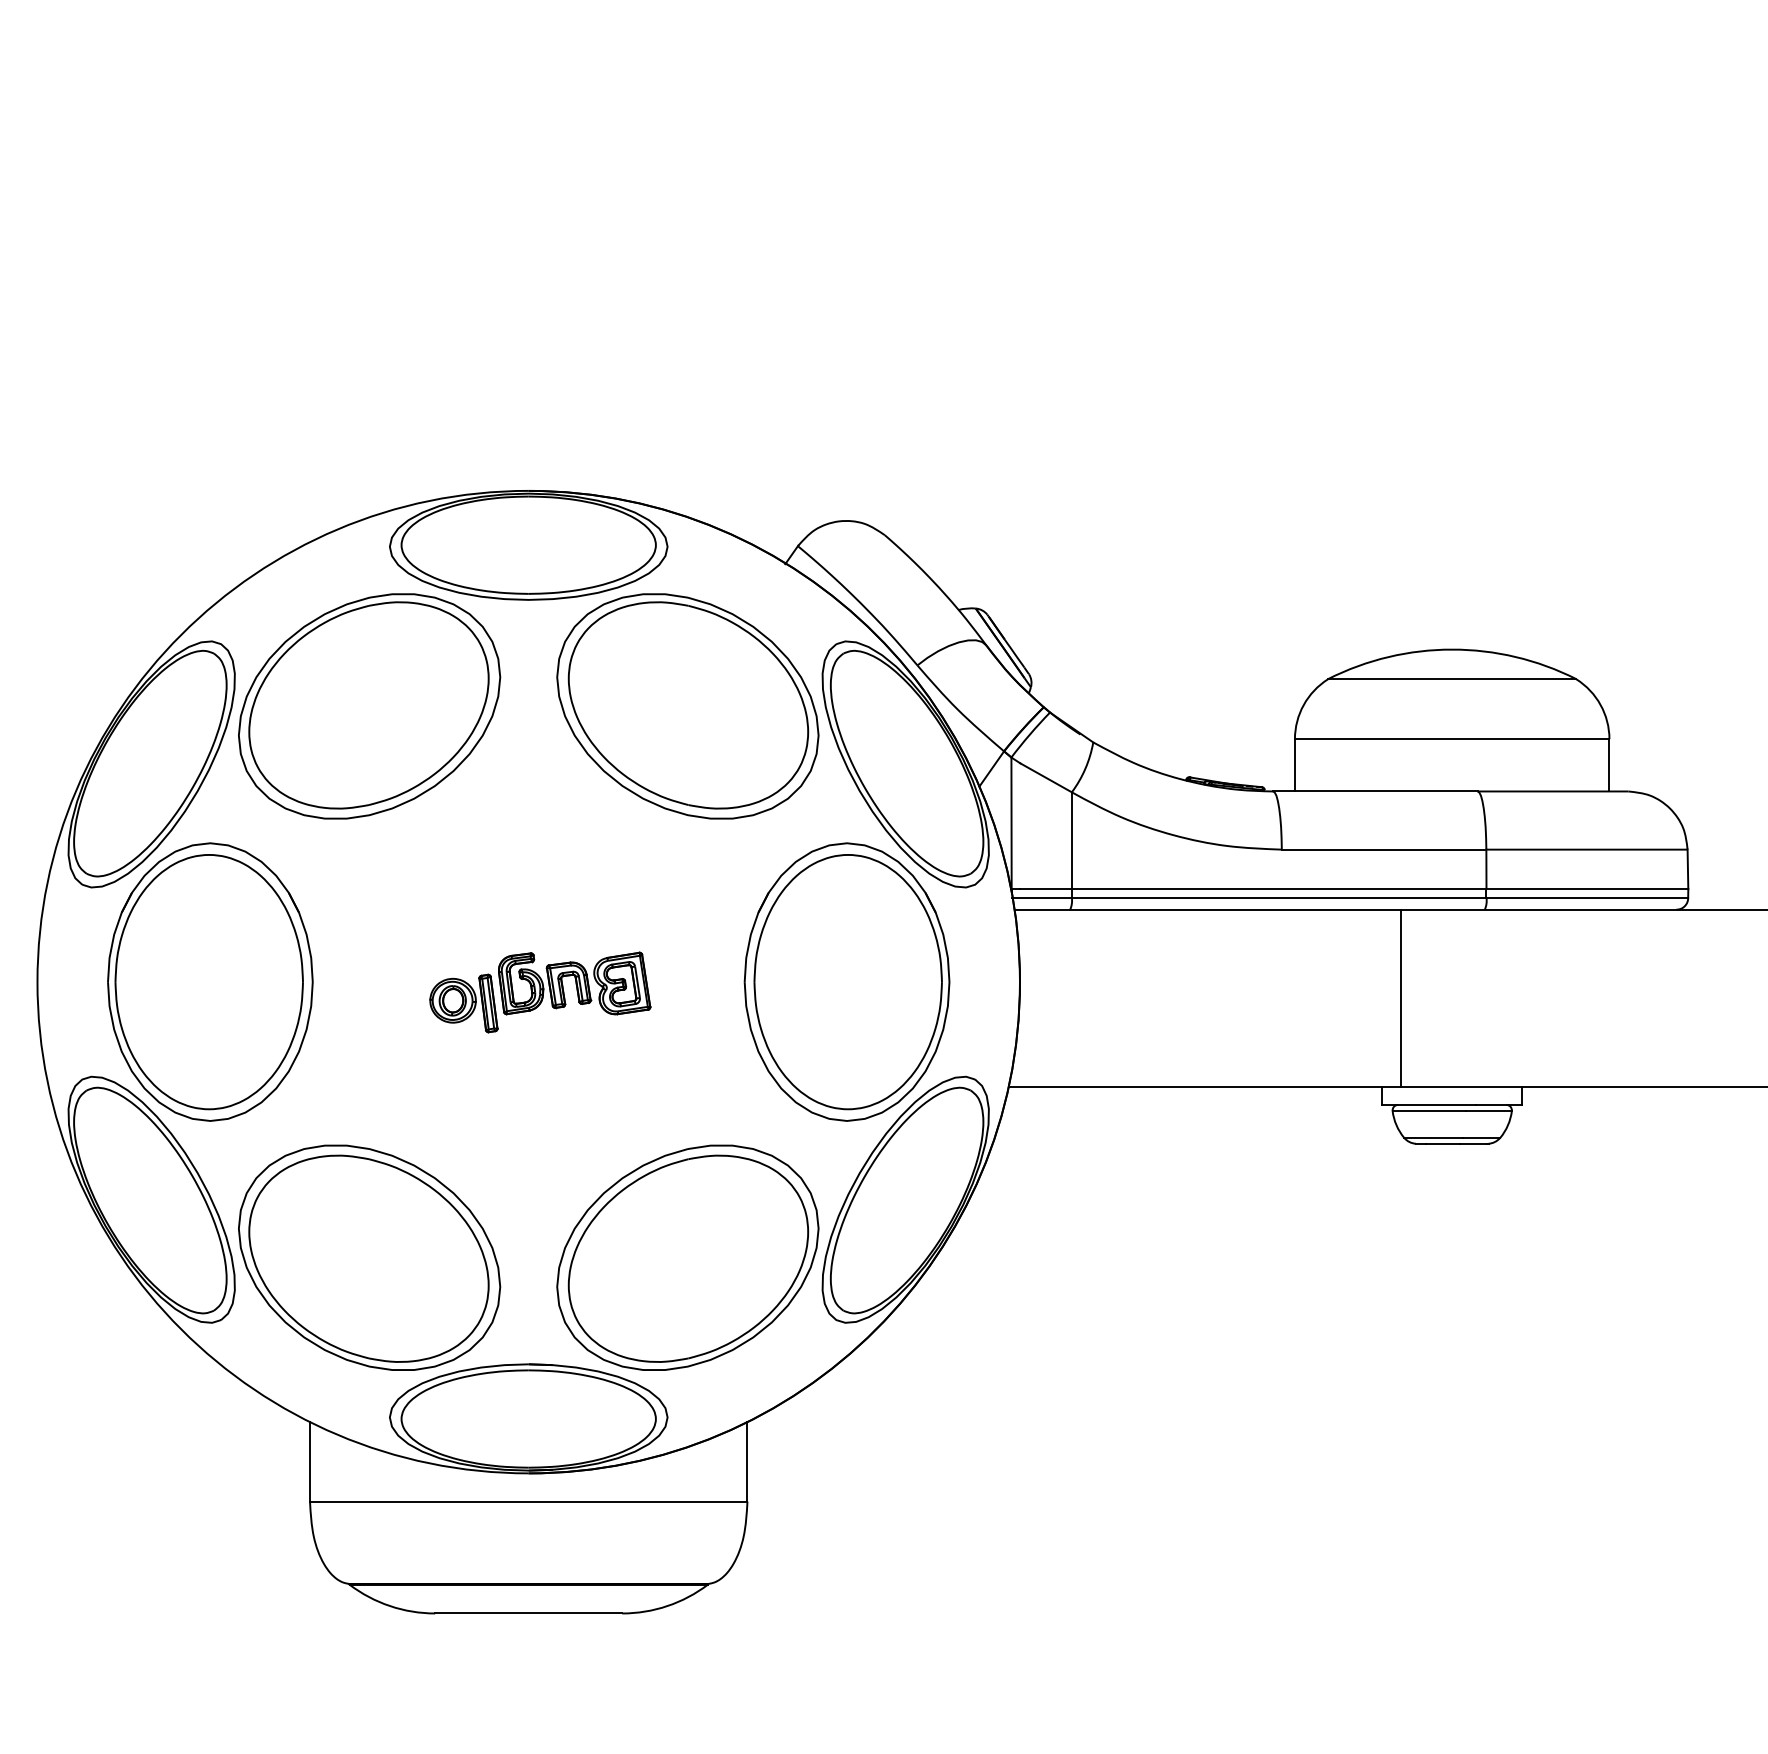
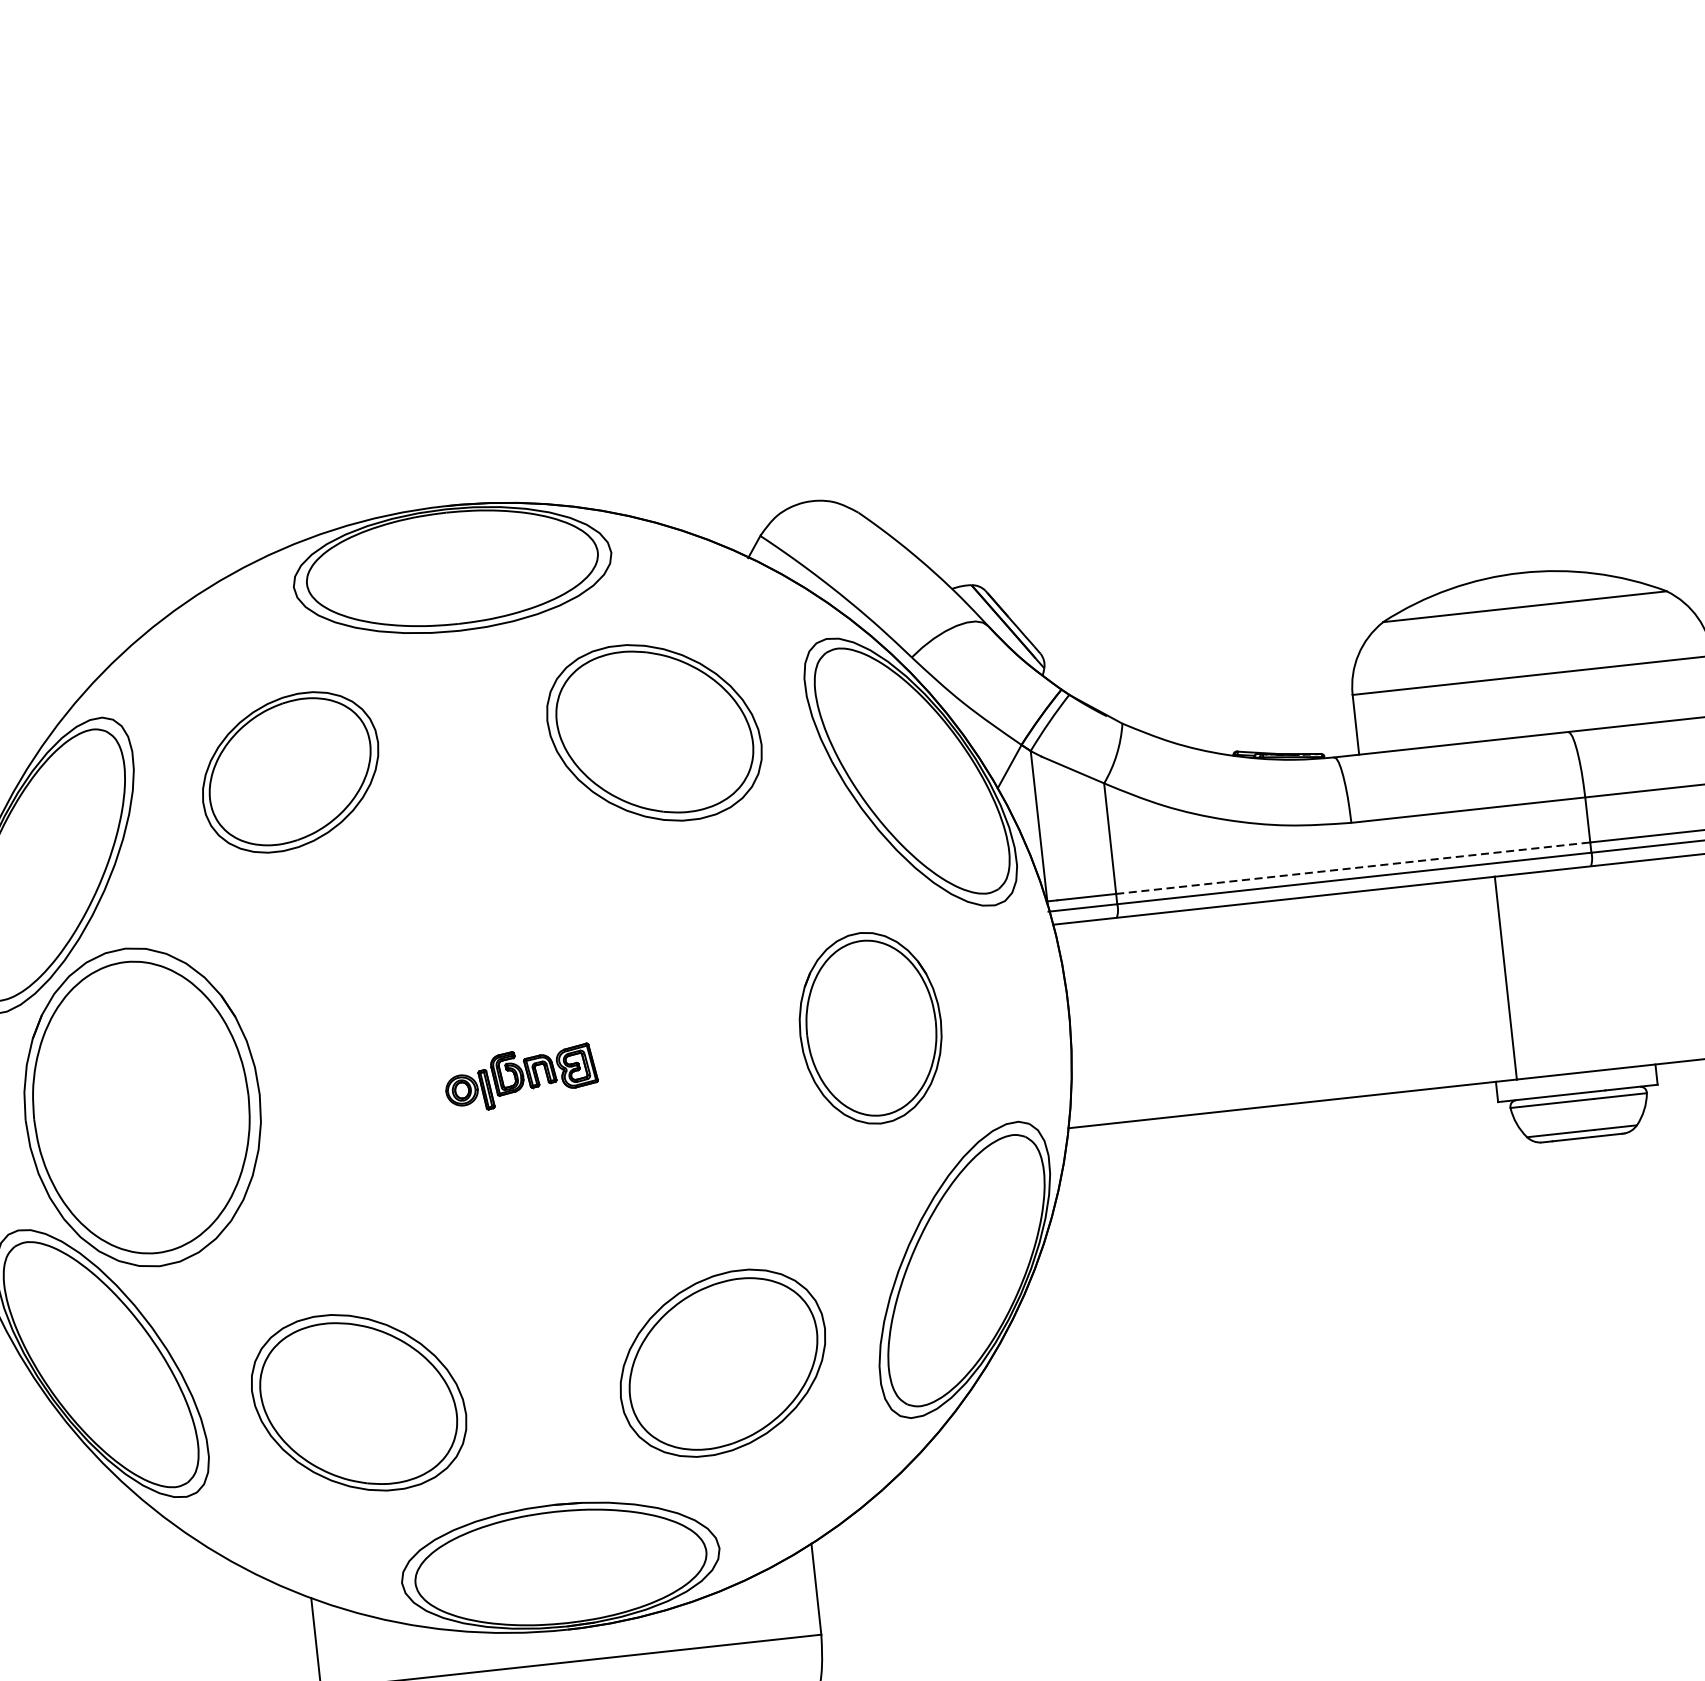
part: (369, 706) -> (290, 772), size x0.6
part: (687, 706) -> (654, 733), size x0.7
line: (1279, 889) -> (1353, 868), solid -> dashed
part: (846, 981) -> (869, 1027), size x0.6
part: (540, 992) -> (521, 1078), size x0.6
part: (369, 1257) -> (358, 1402), size x0.7
part: (687, 1257) -> (722, 1363), size x0.7

